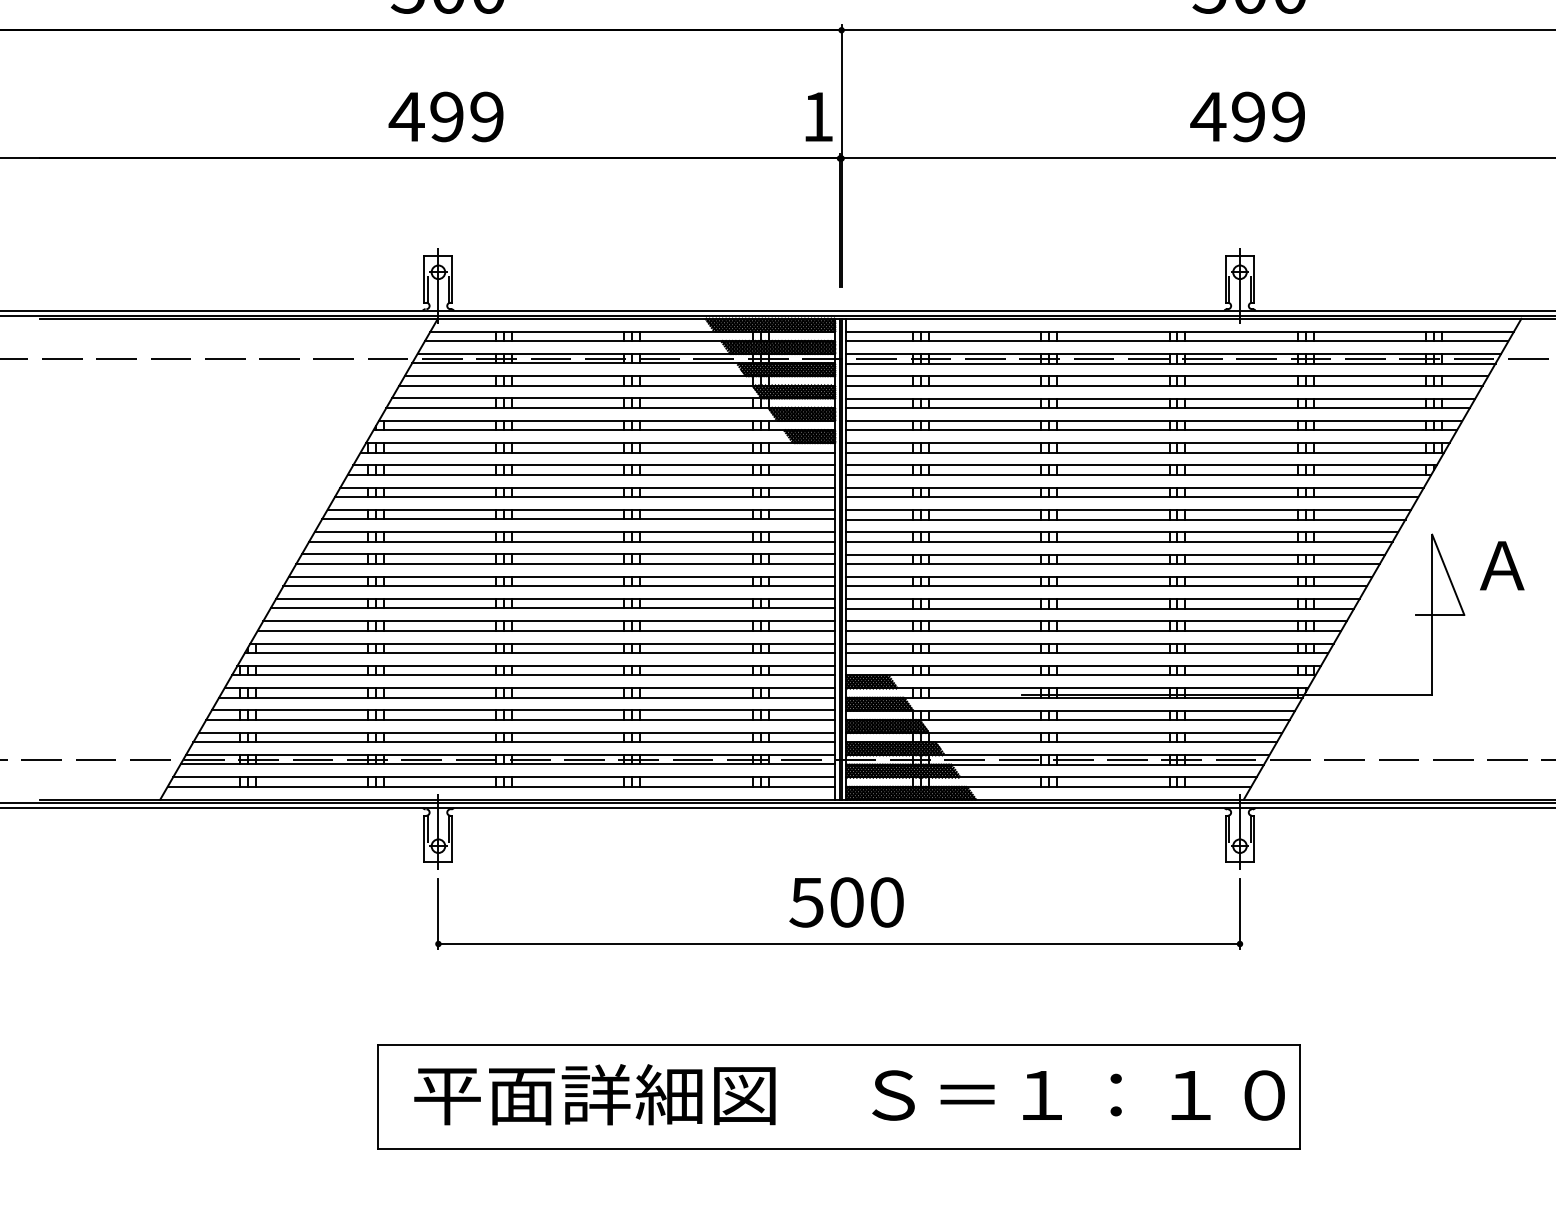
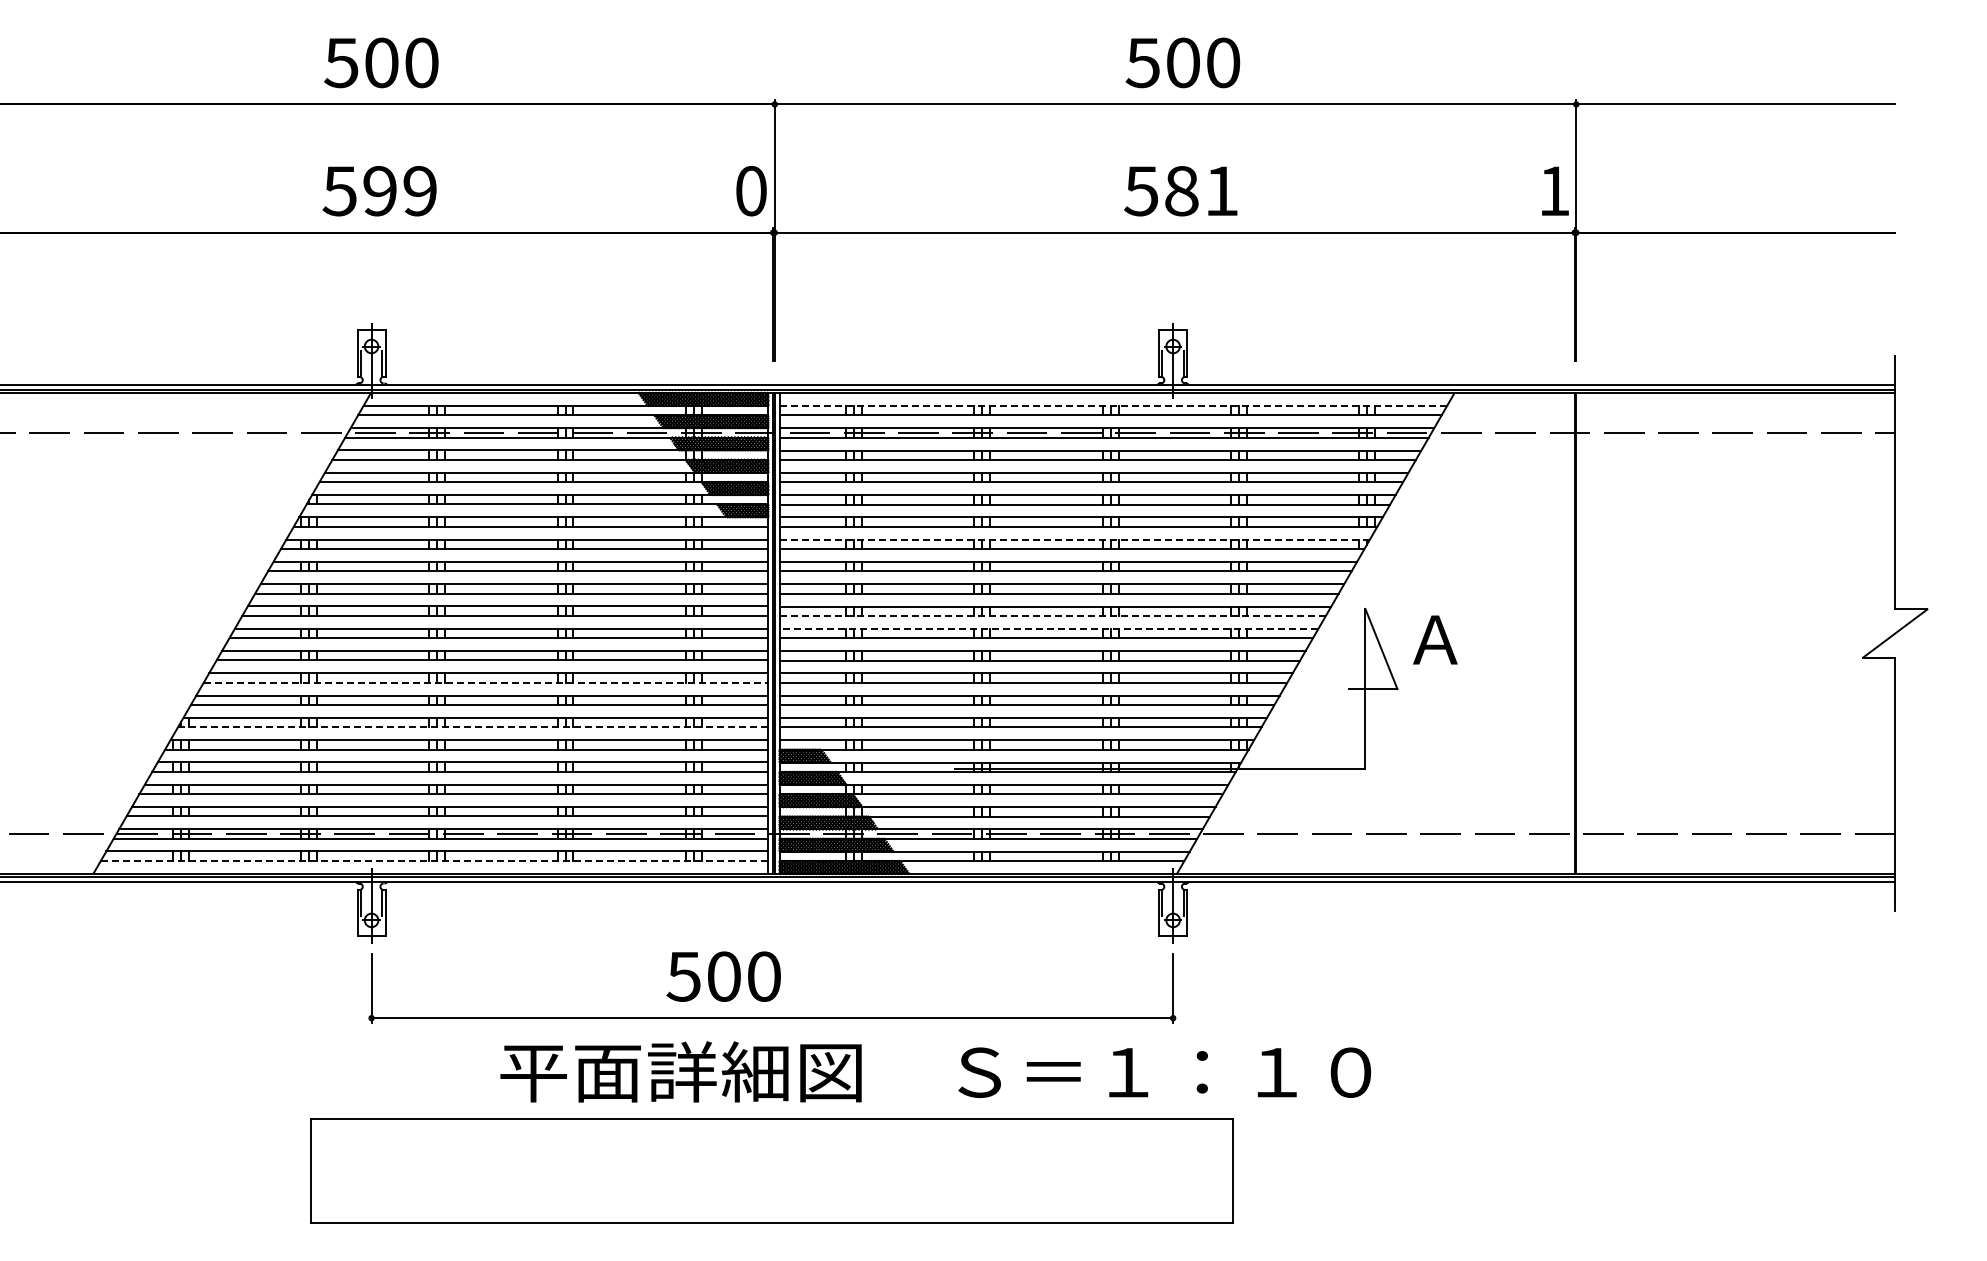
text: (406, 117) -> (339, 191), 499 -> 599
text: (818, 117) -> (751, 191), 1 -> 0
text: (1247, 117) -> (1180, 191), 499 -> 581
line: (1180, 331) -> (1113, 405), solid -> dashed
line: (1141, 465) -> (1074, 539), solid -> dashed
line: (1119, 542) -> (1052, 616), solid -> dashed
line: (1115, 554) -> (1048, 628), solid -> dashed
line: (553, 608) -> (486, 682), solid -> dashed
line: (540, 653) -> (473, 727), solid -> dashed
line: (501, 787) -> (434, 861), solid -> dashed
text: (846, 902) -> (723, 976), moved
text: (849, 1094) -> (935, 1071), moved

